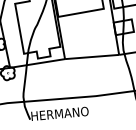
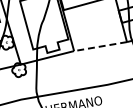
line: (91, 57) -> (100, 47), solid -> dashed

